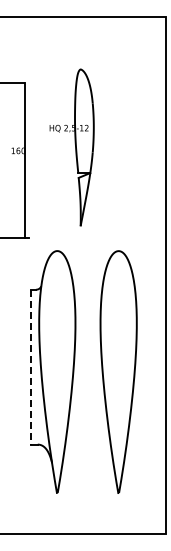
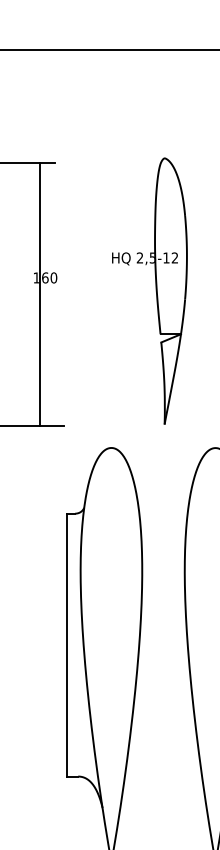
part: (71, 147) -> (149, 290), moved
line: (25, 160) -> (40, 294), moved
line: (31, 367) -> (67, 645), dashed -> solid

